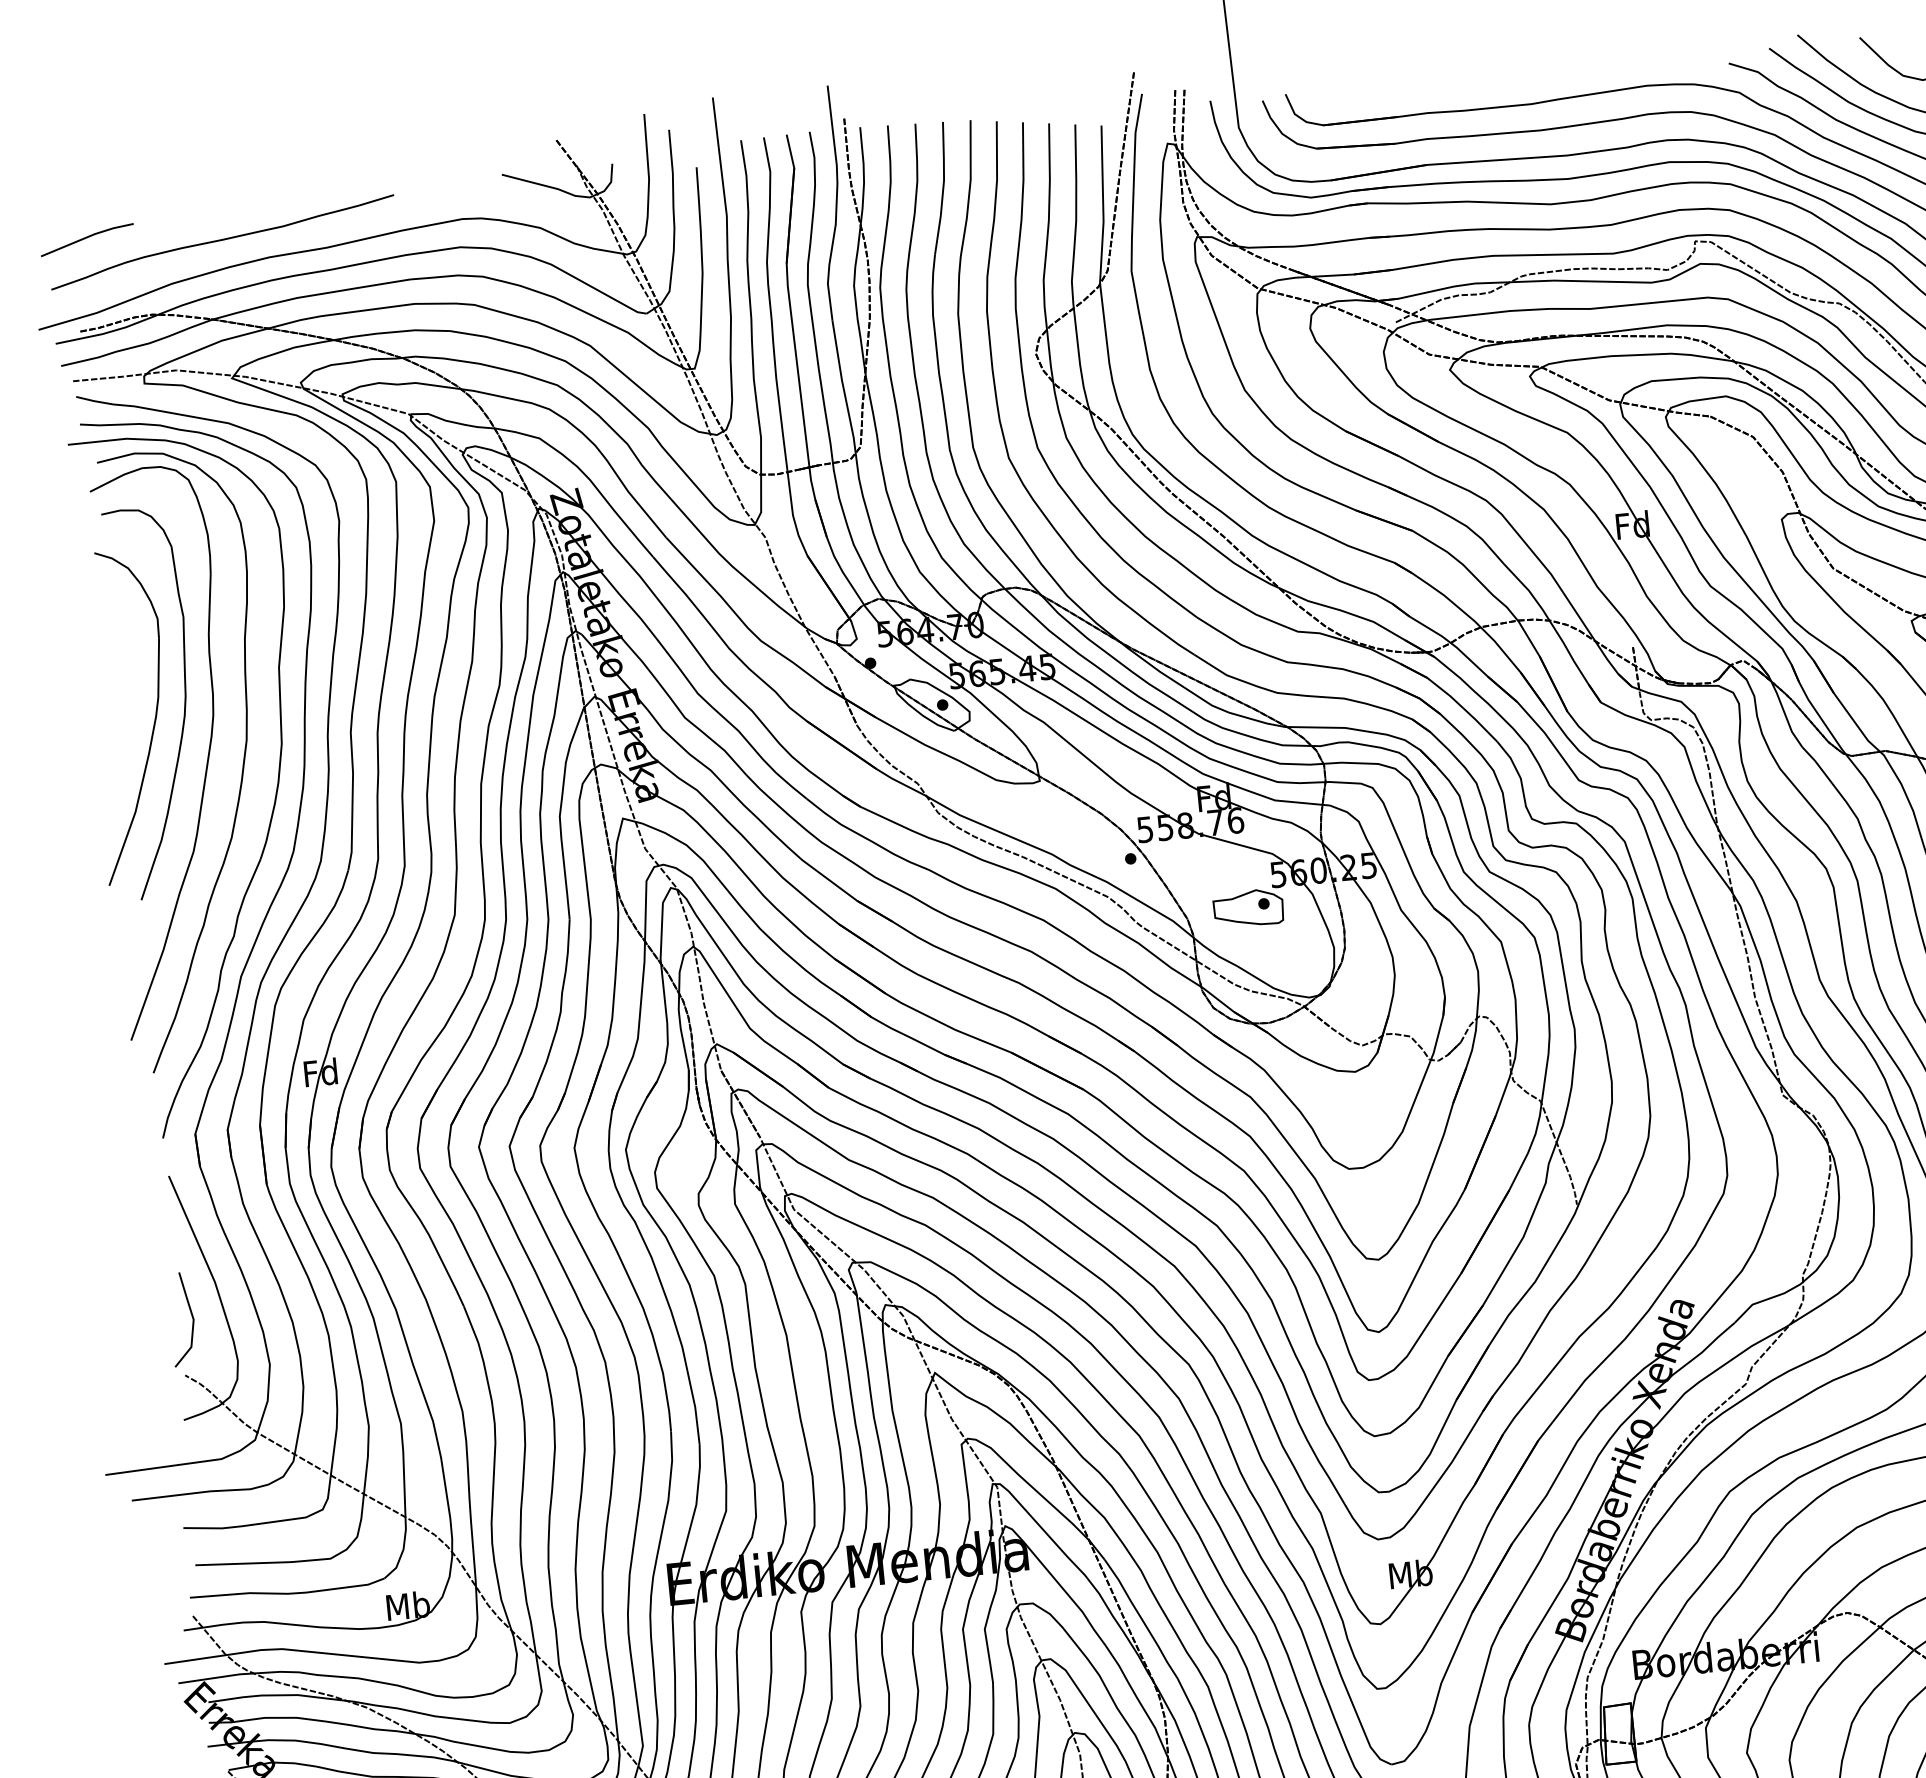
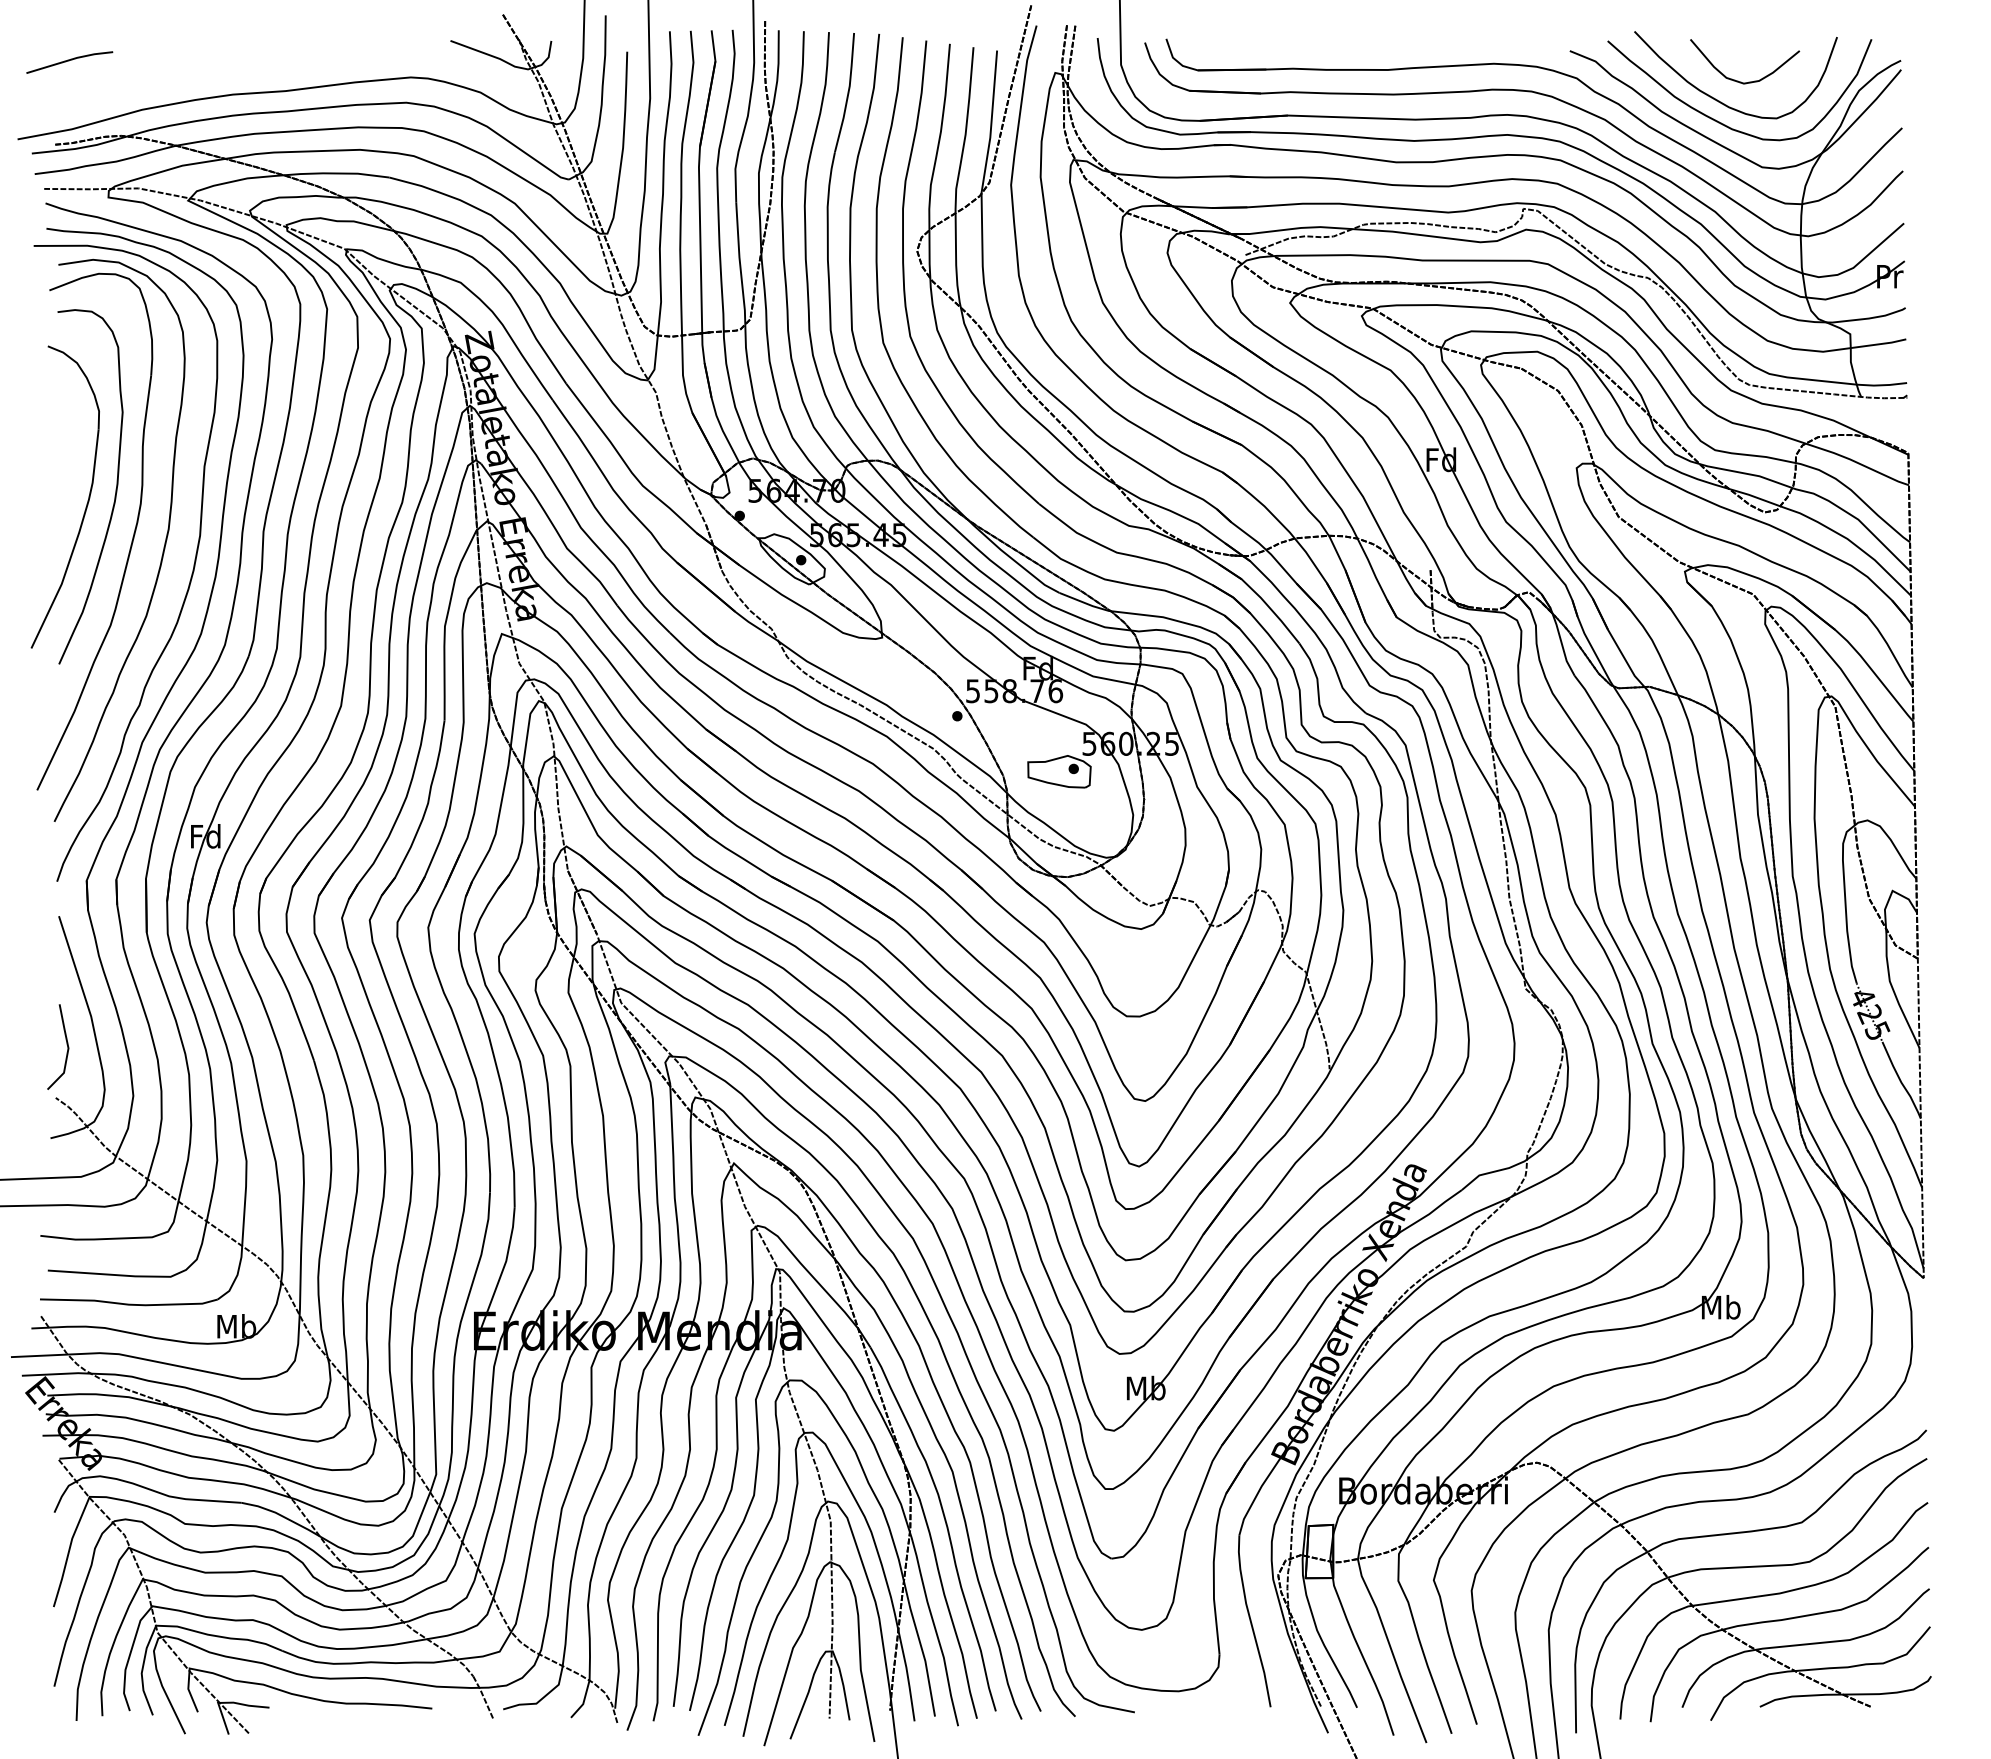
part: (222, 242) -> (191, 76), removed

